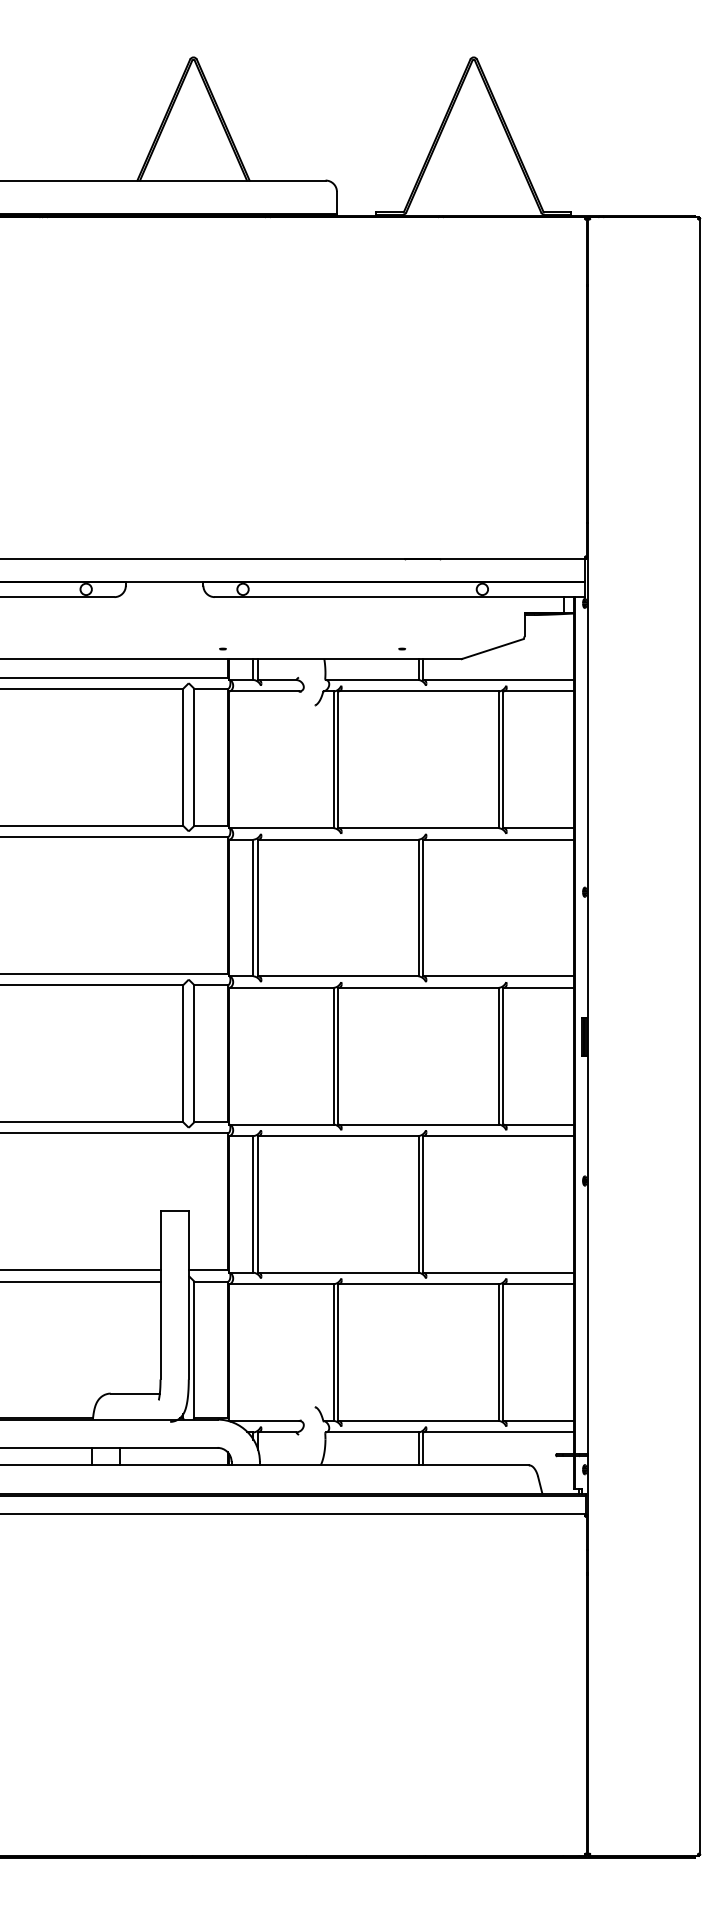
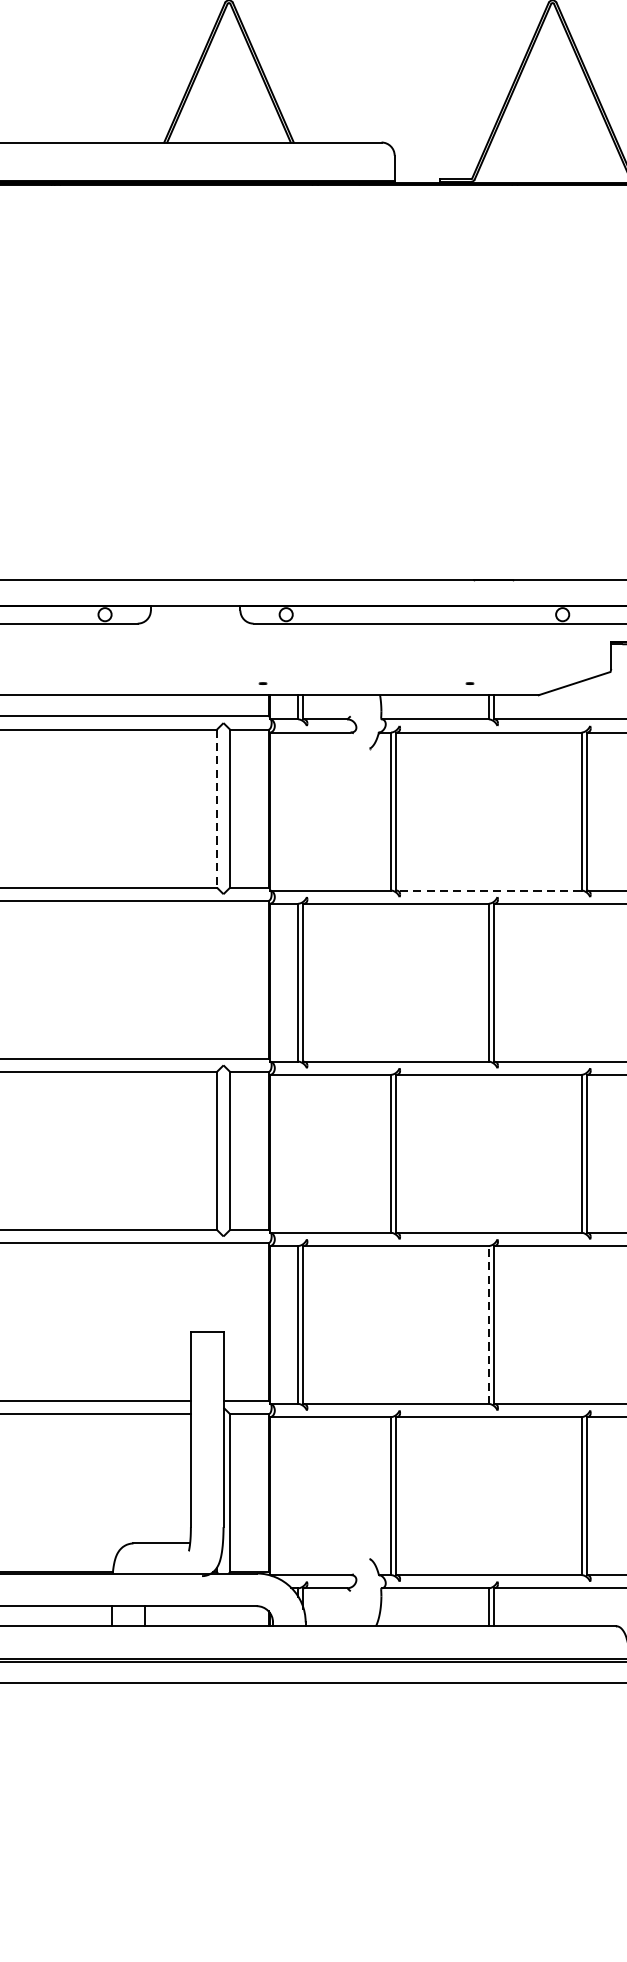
line: (183, 757) -> (217, 808), solid -> dashed
line: (418, 828) -> (488, 890), solid -> dashed
line: (418, 1203) -> (488, 1323), solid -> dashed

